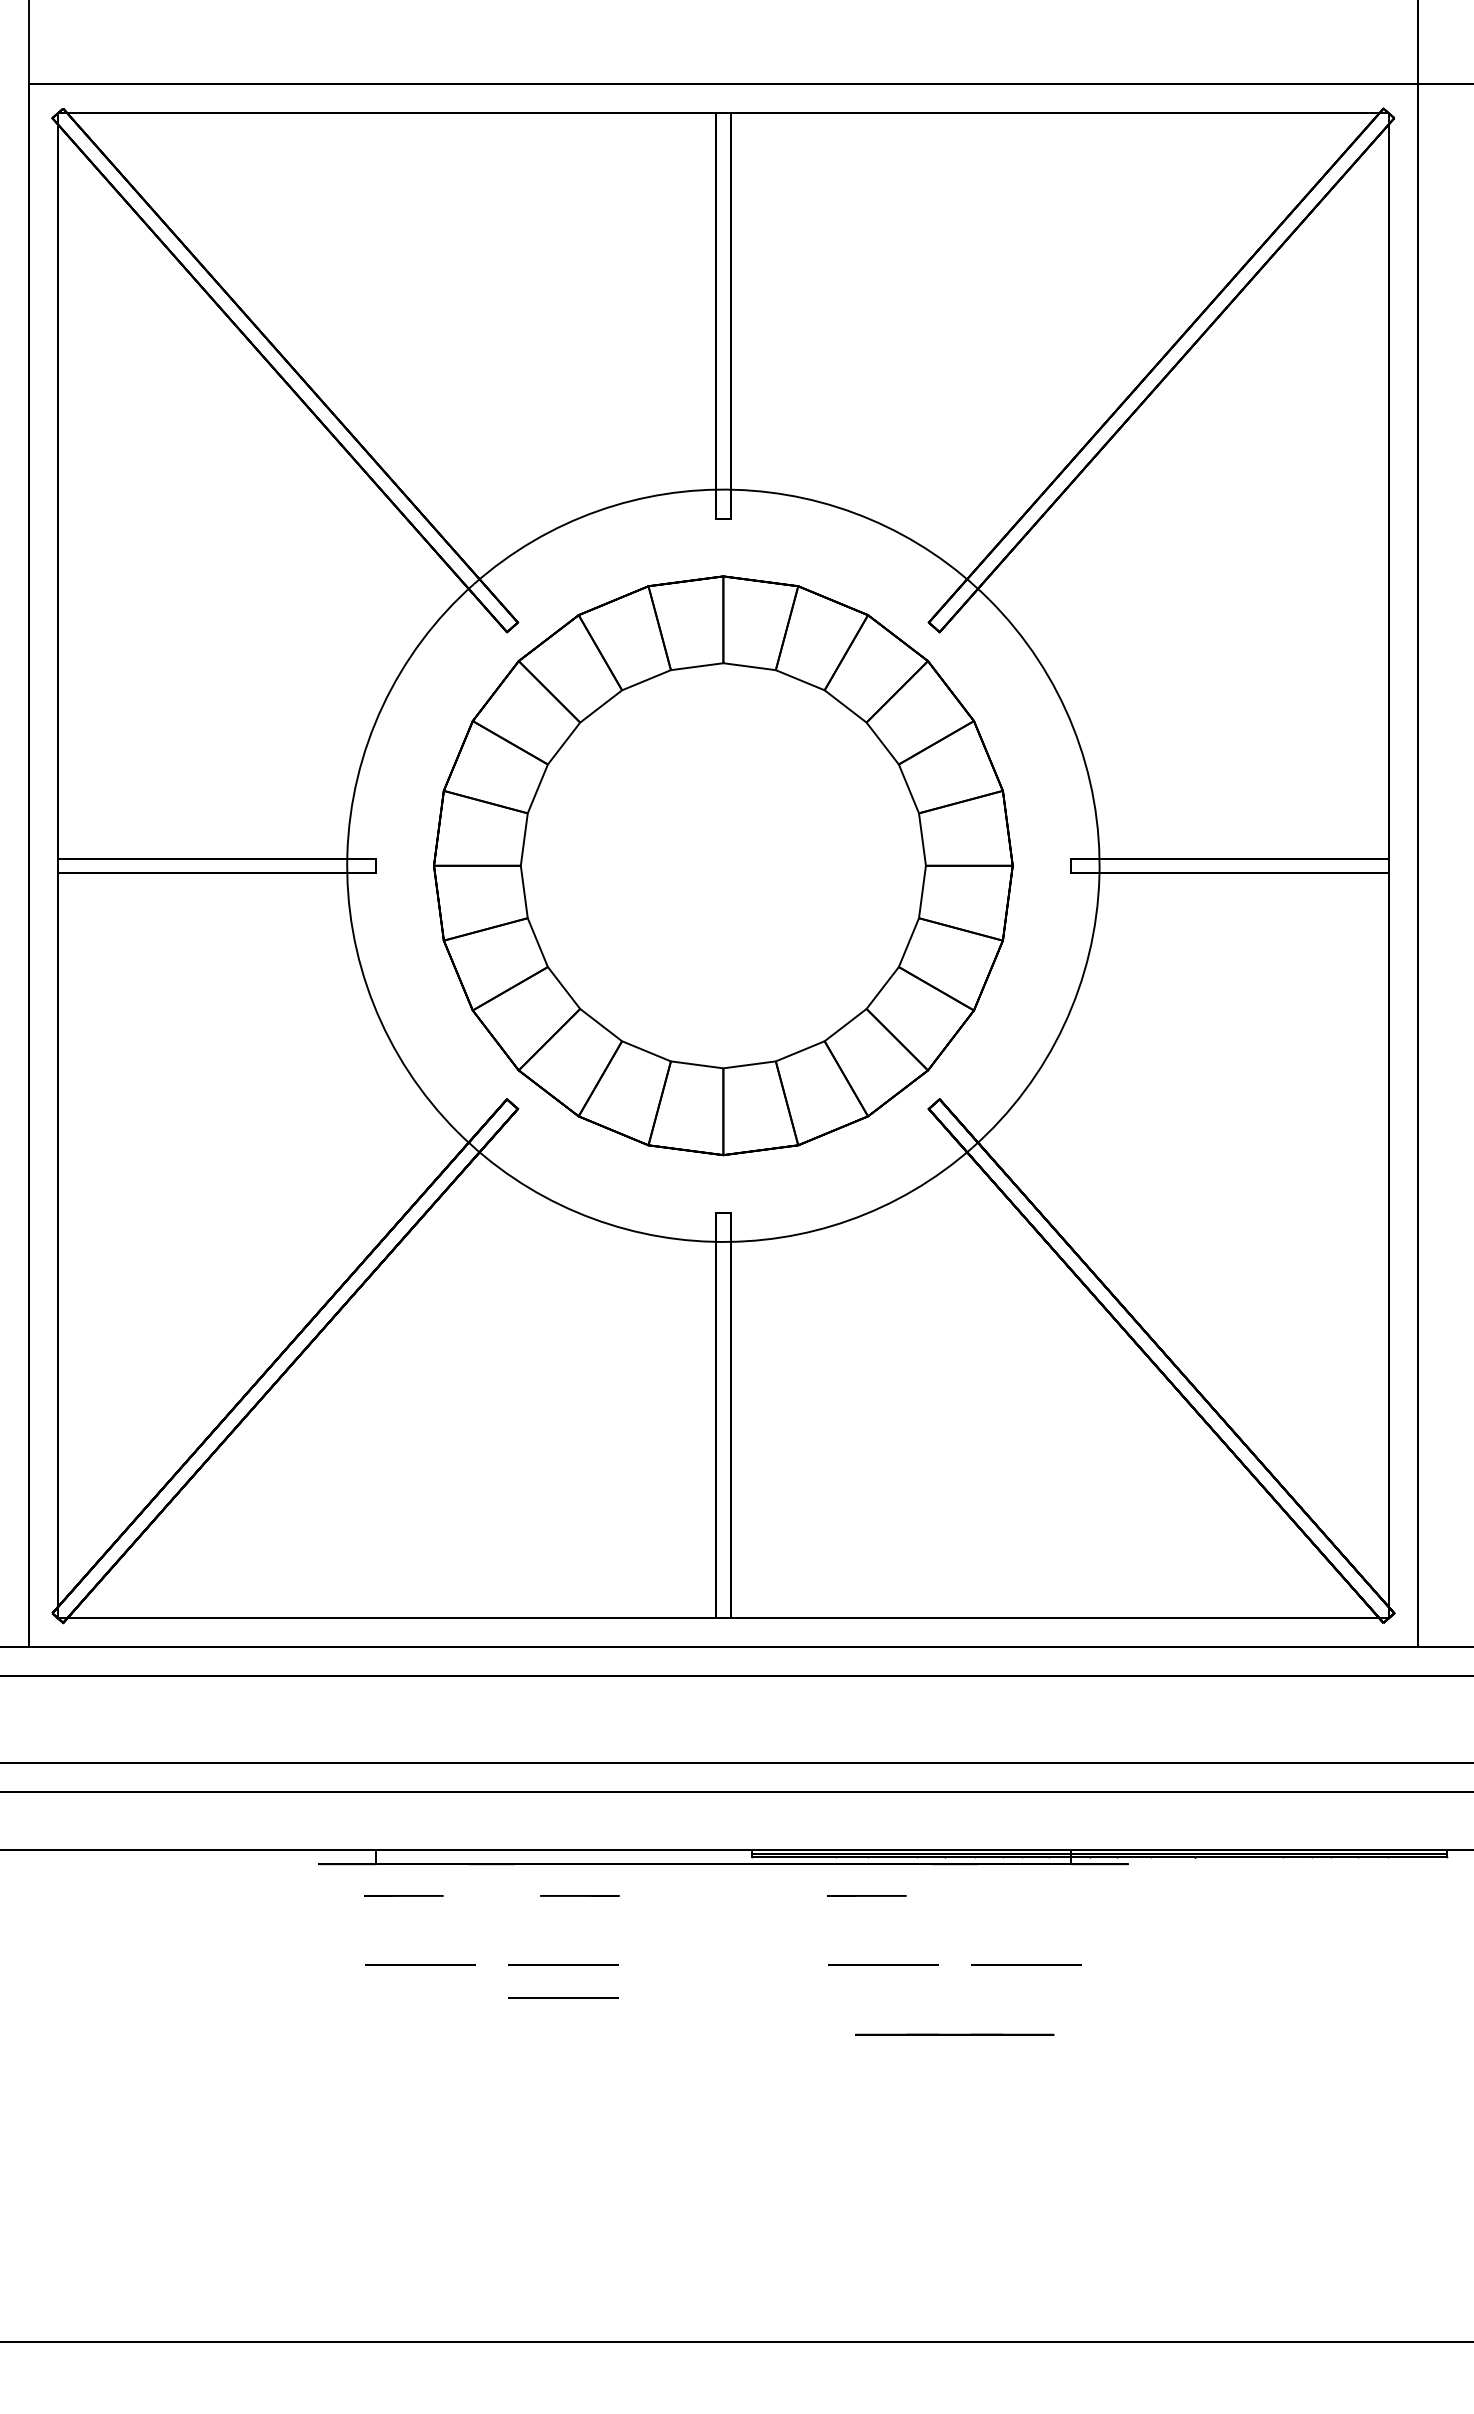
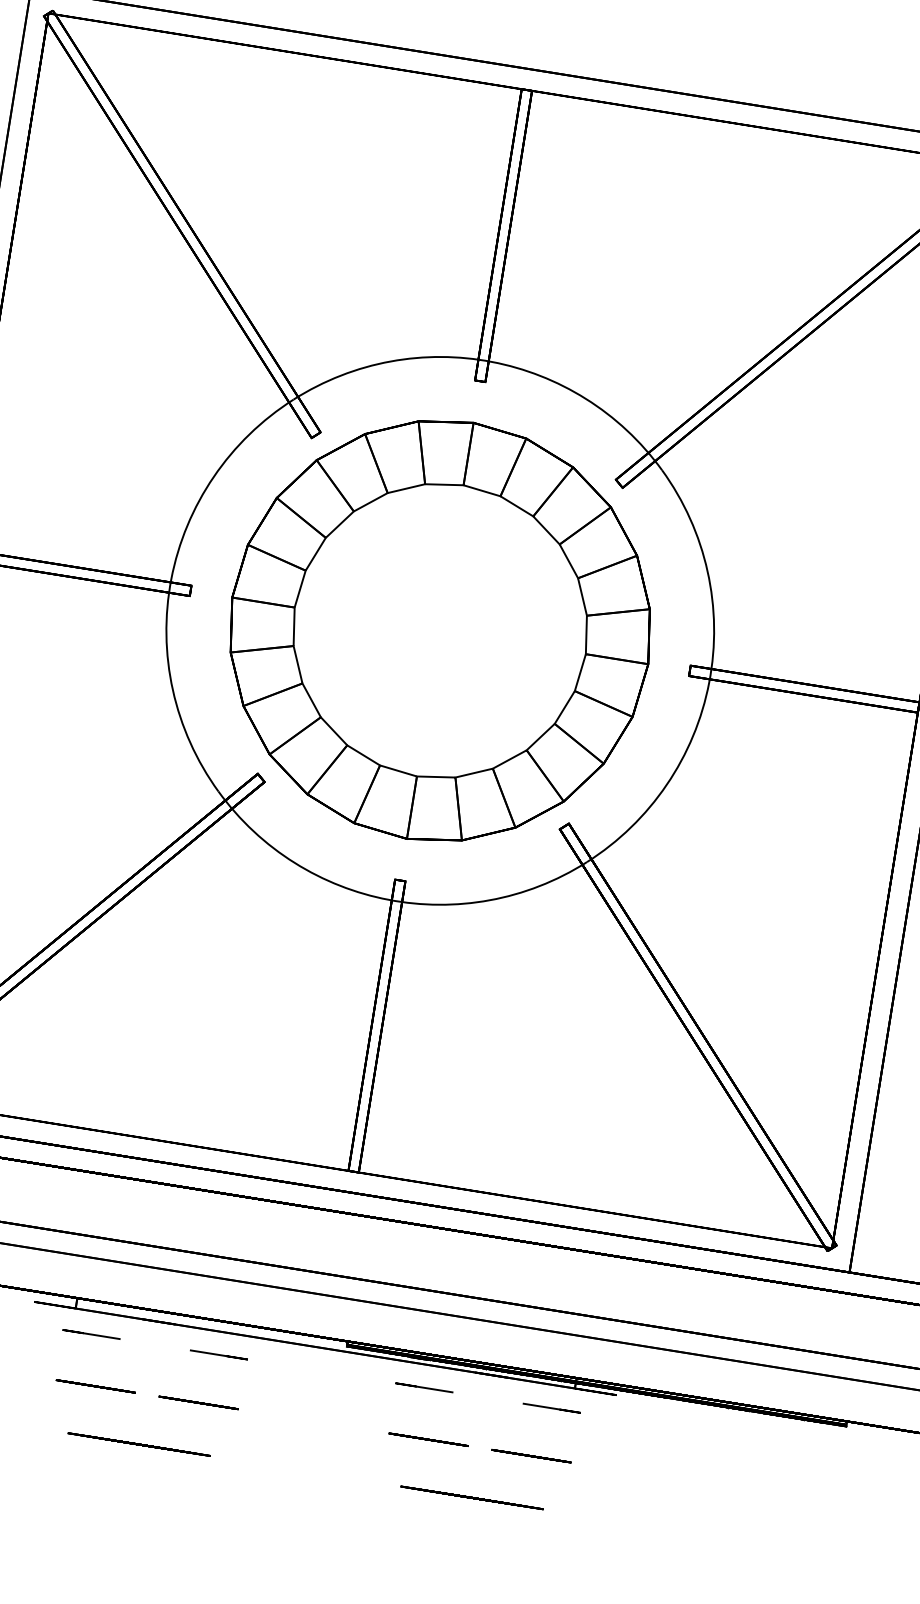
line: (1042, 1895) -> (551, 1407), added
line: (563, 1997) -> (195, 1425), removed
line: (491, 2034) -> (139, 1444), added

